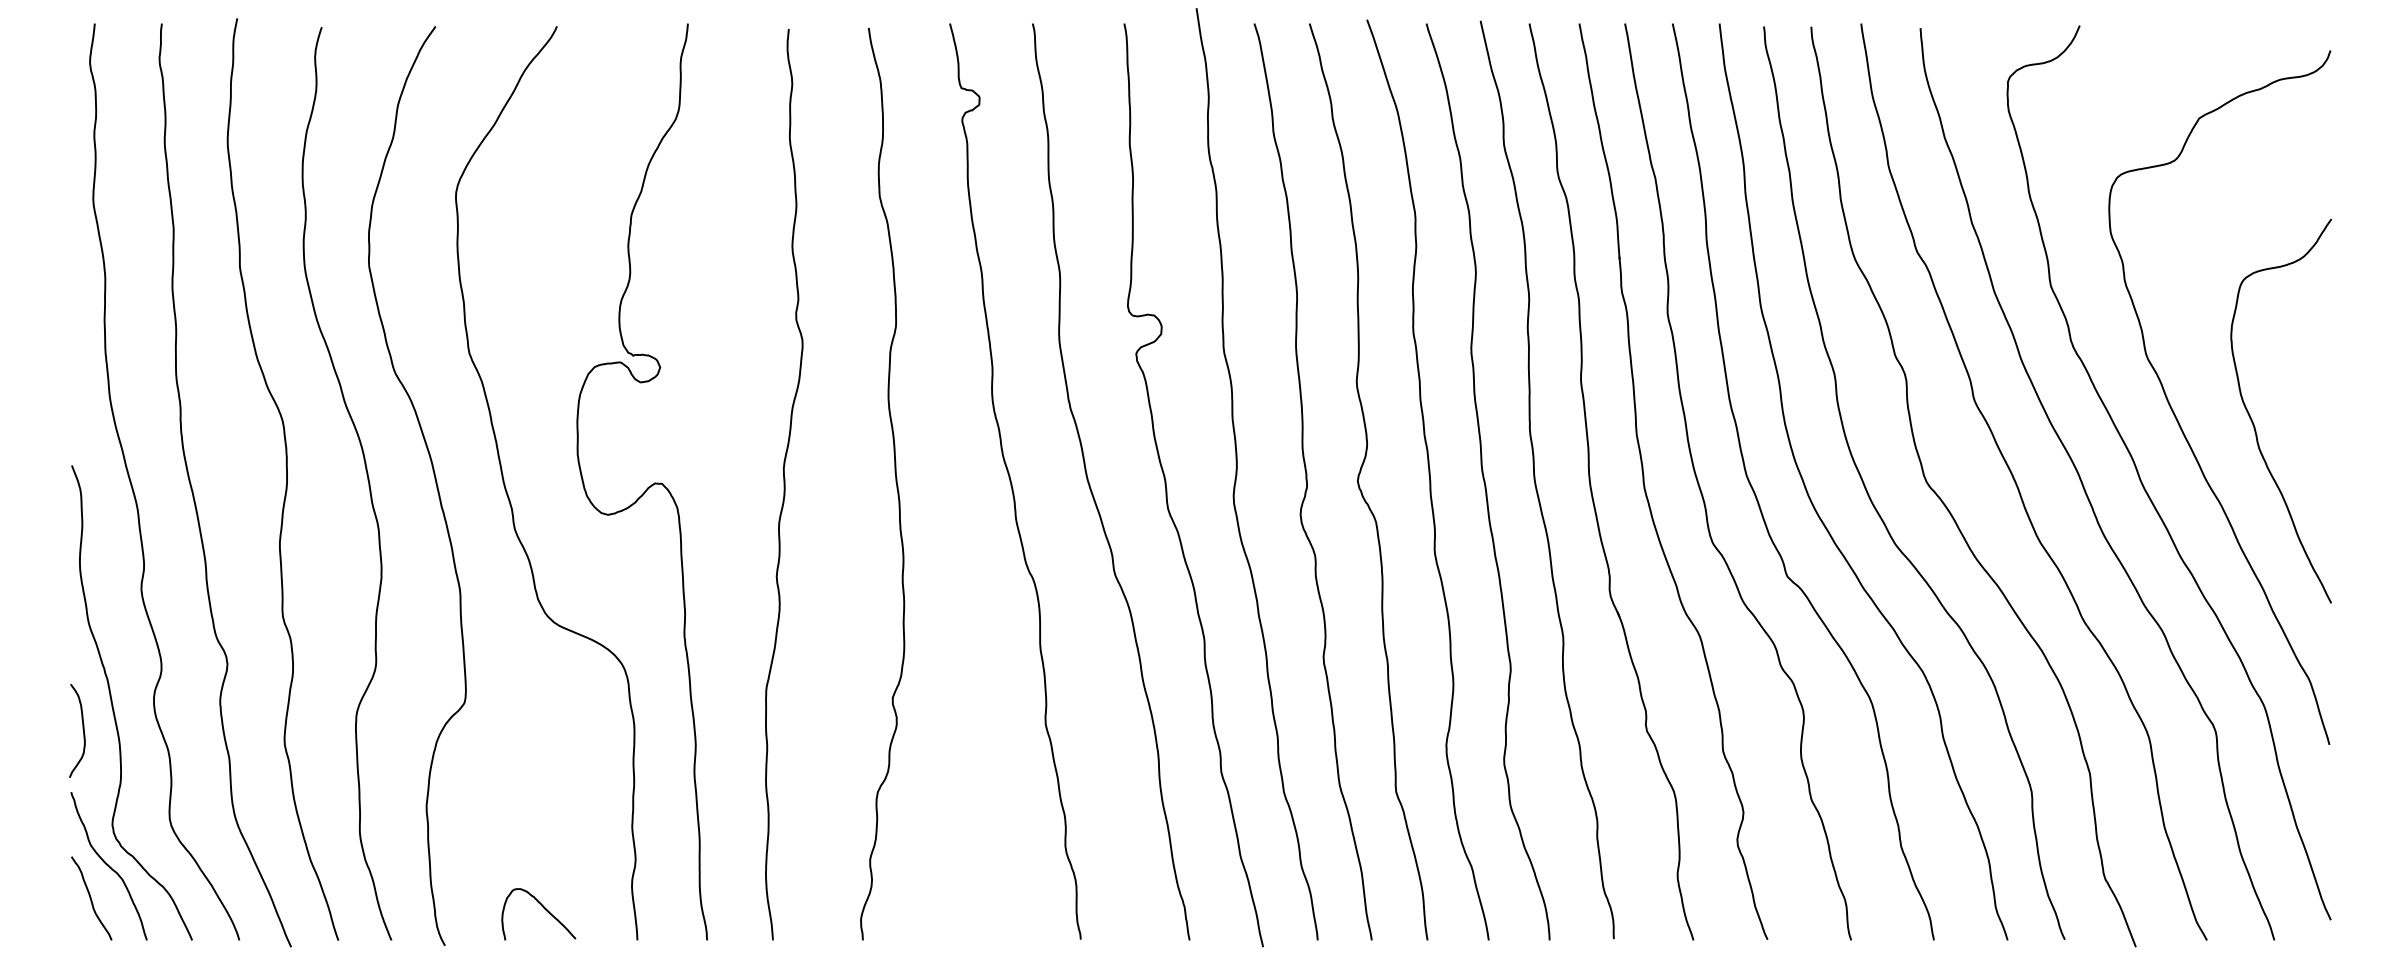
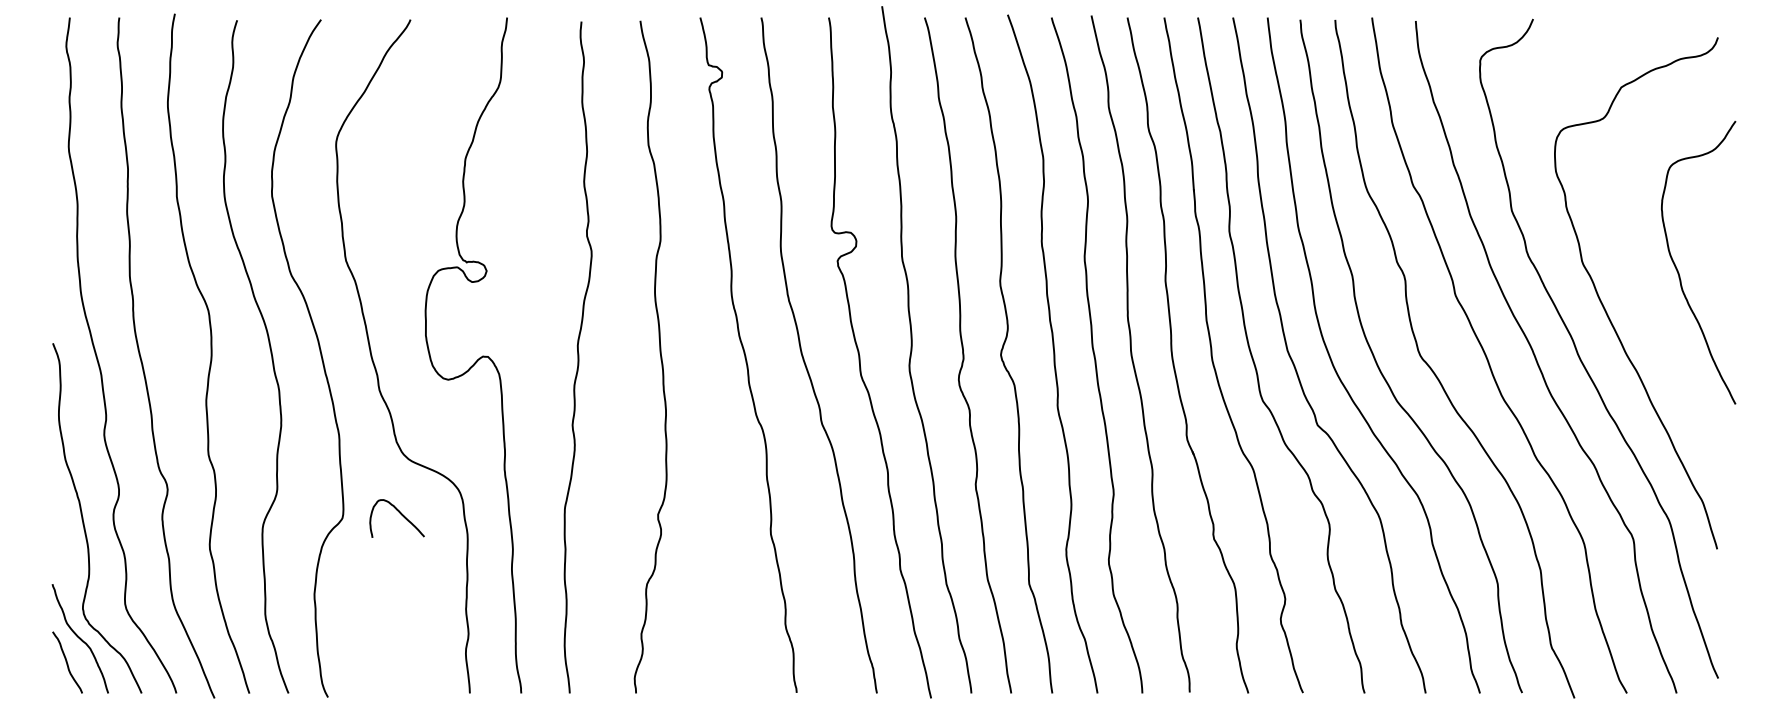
curve: (2253, 421) -> (1678, 270), moved
curve: (82, 729) -> (60, 537), removed
curve: (543, 908) -> (400, 514), moved

